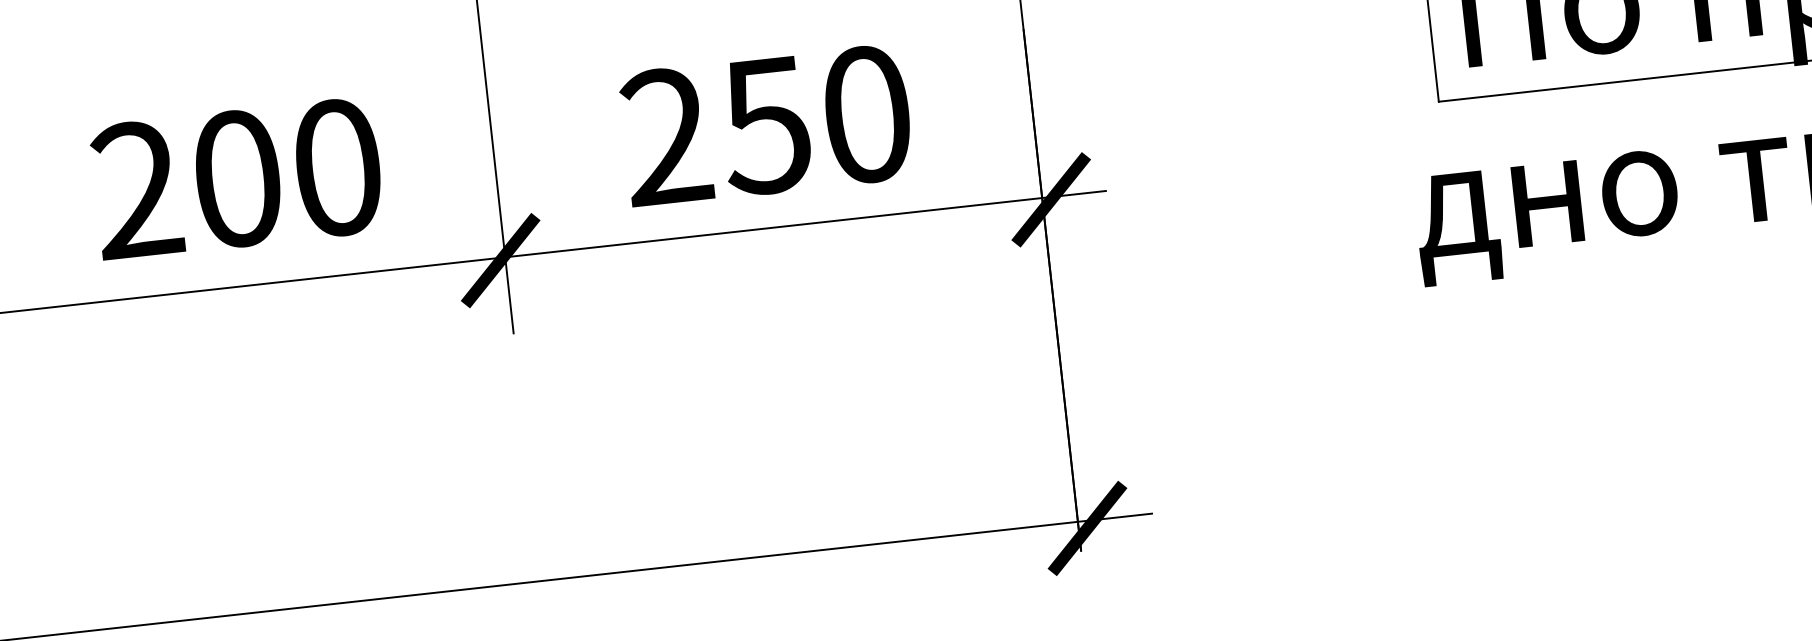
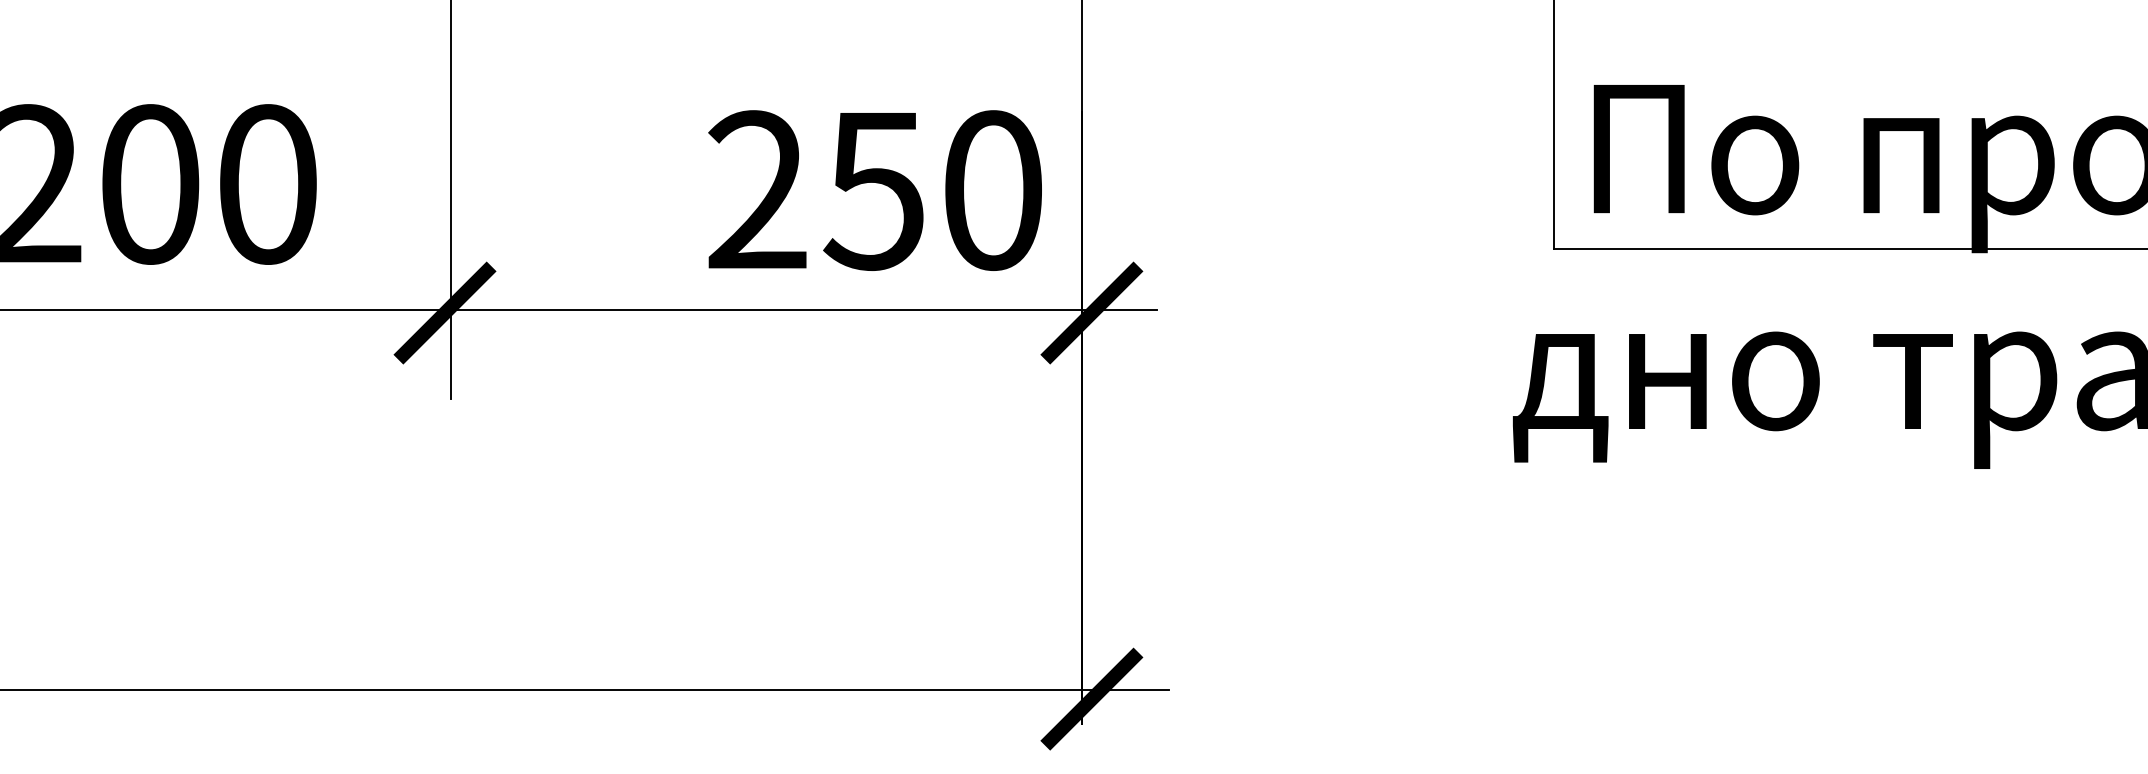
text: (766, 125) -> (874, 190), moved

